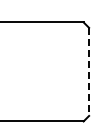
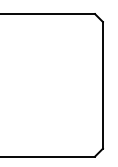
line: (89, 72) -> (103, 86), dashed -> solid

